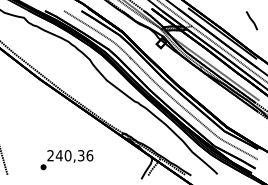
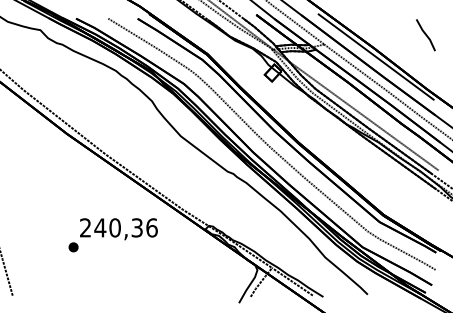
text: (66, 160) -> (112, 235), moved

